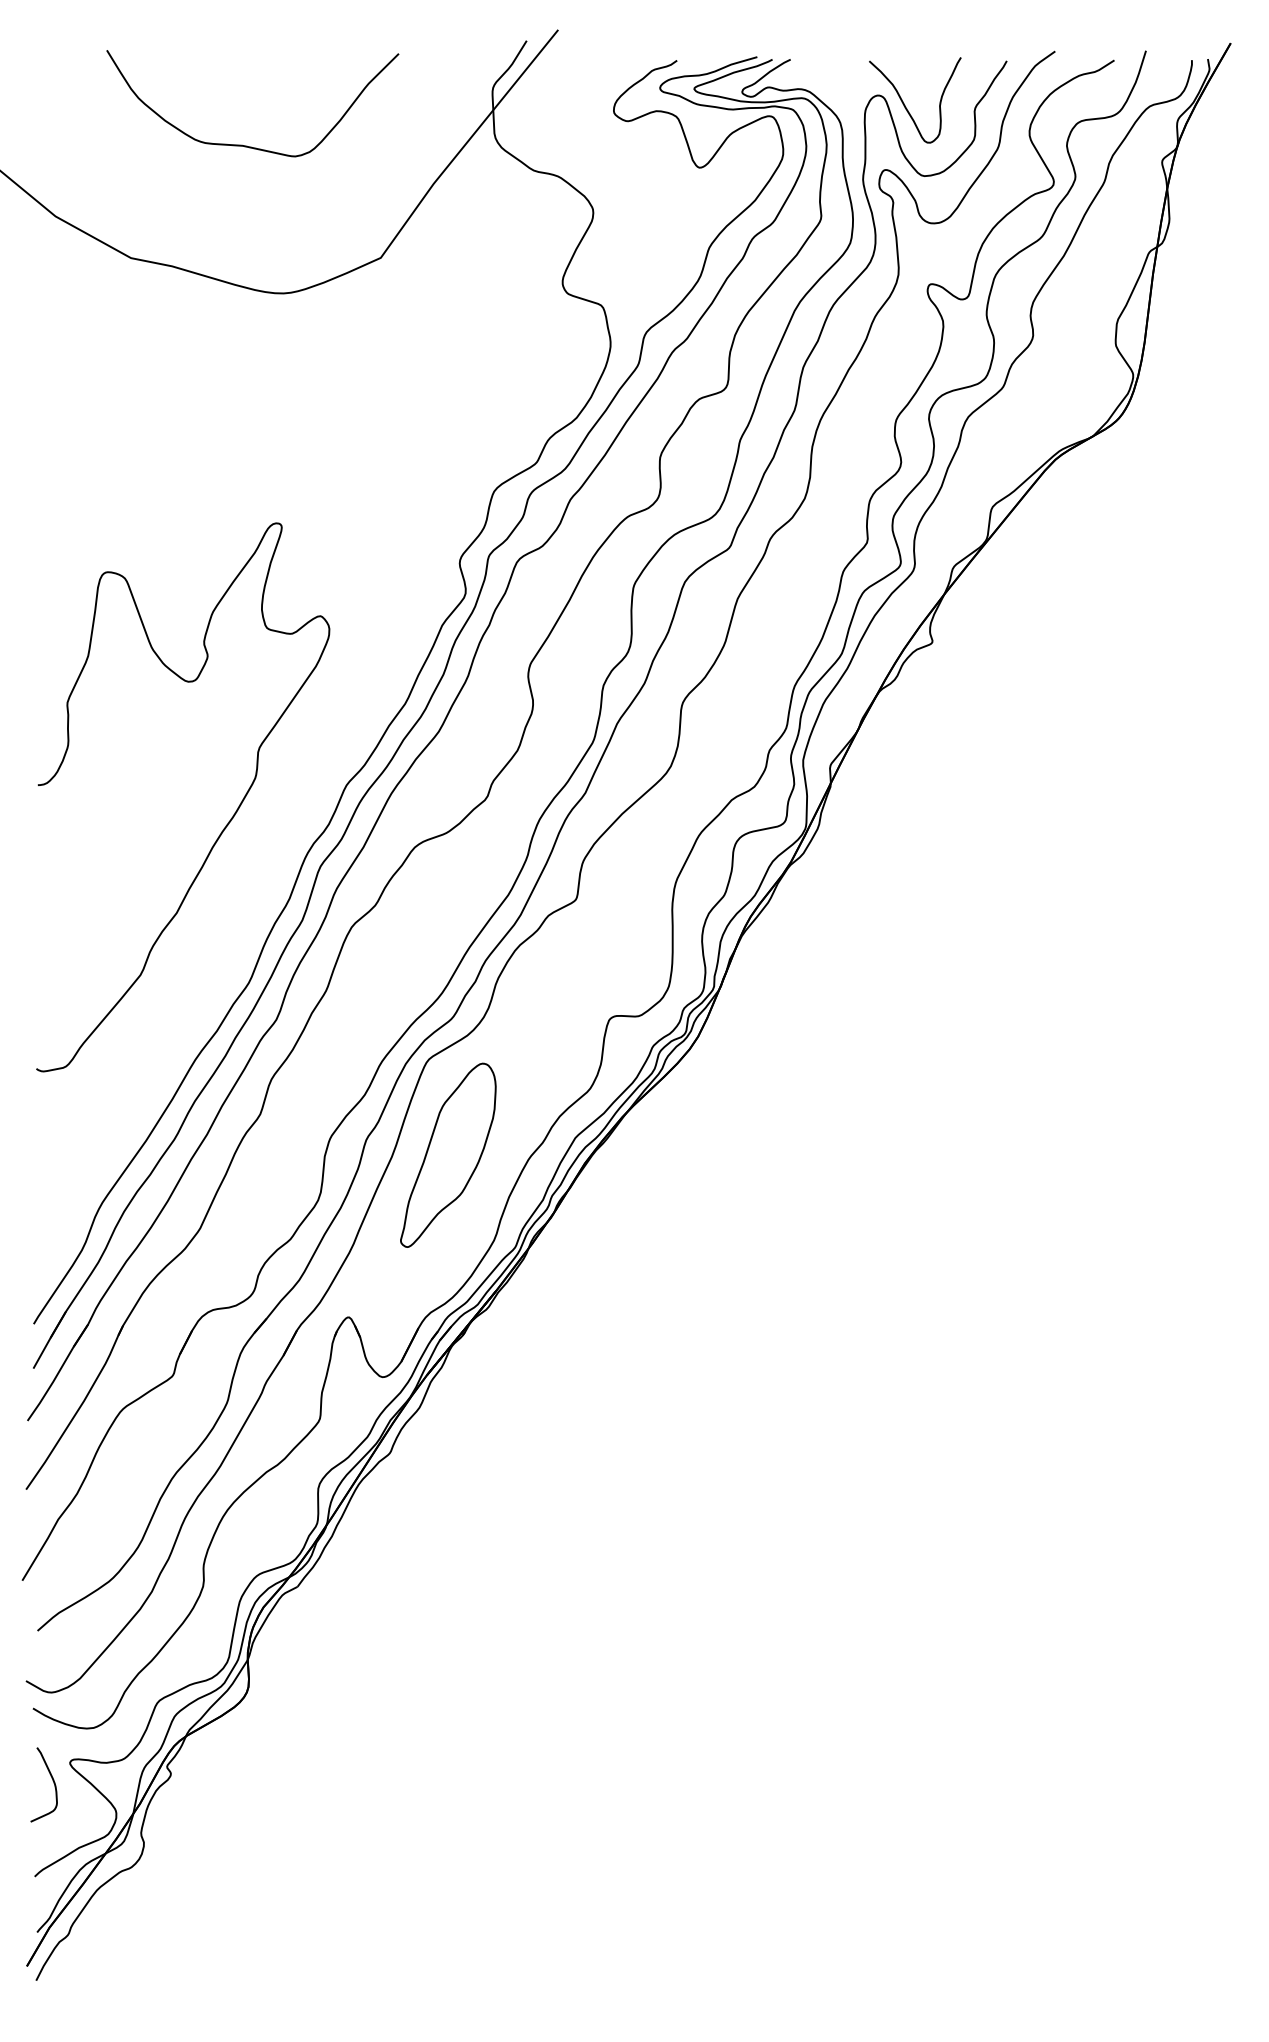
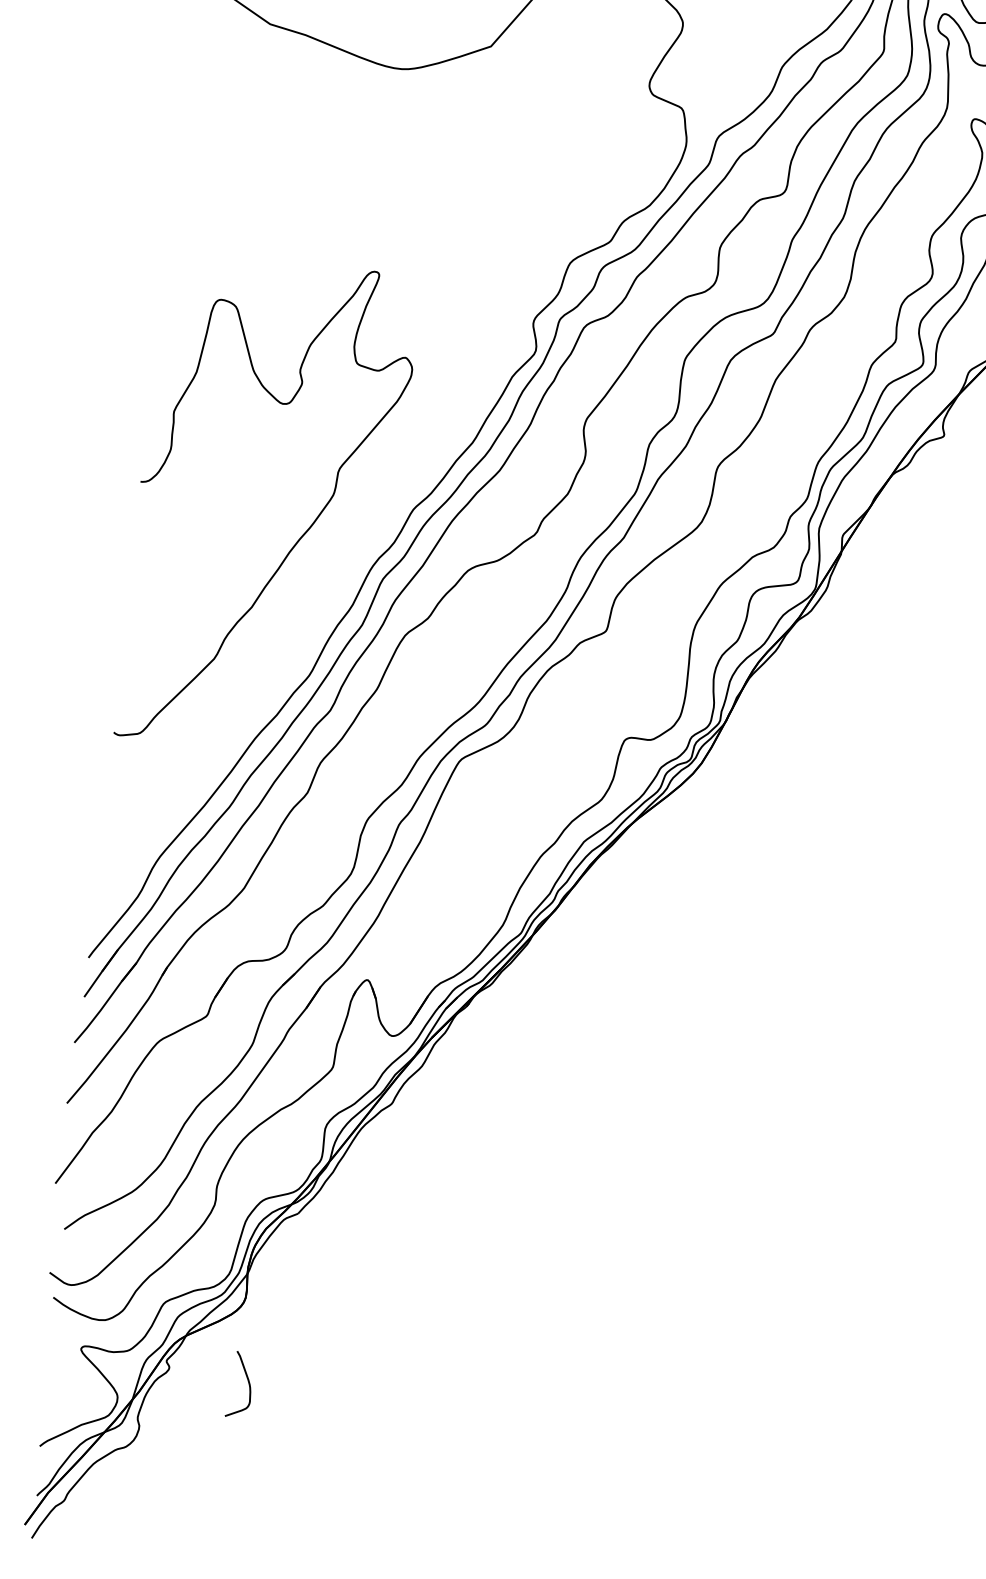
part: (448, 1154) -> (470, 845), removed
curve: (52, 1780) -> (247, 1381), moved

